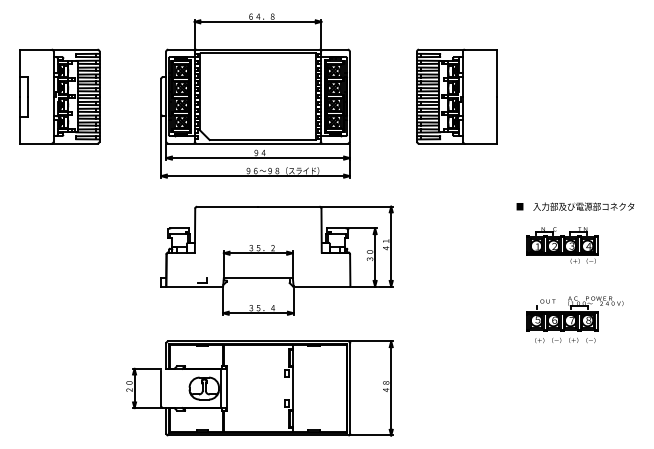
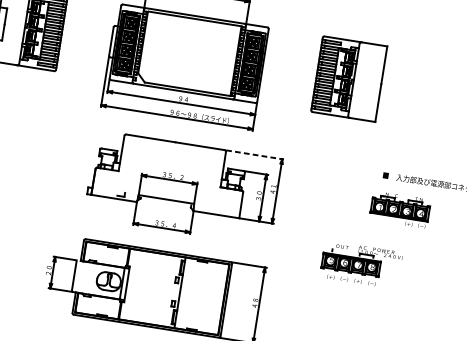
line: (357, 206) -> (255, 154), solid -> dashed
part: (562, 245) -> (400, 209), moved
part: (574, 319) -> (361, 264), moved

